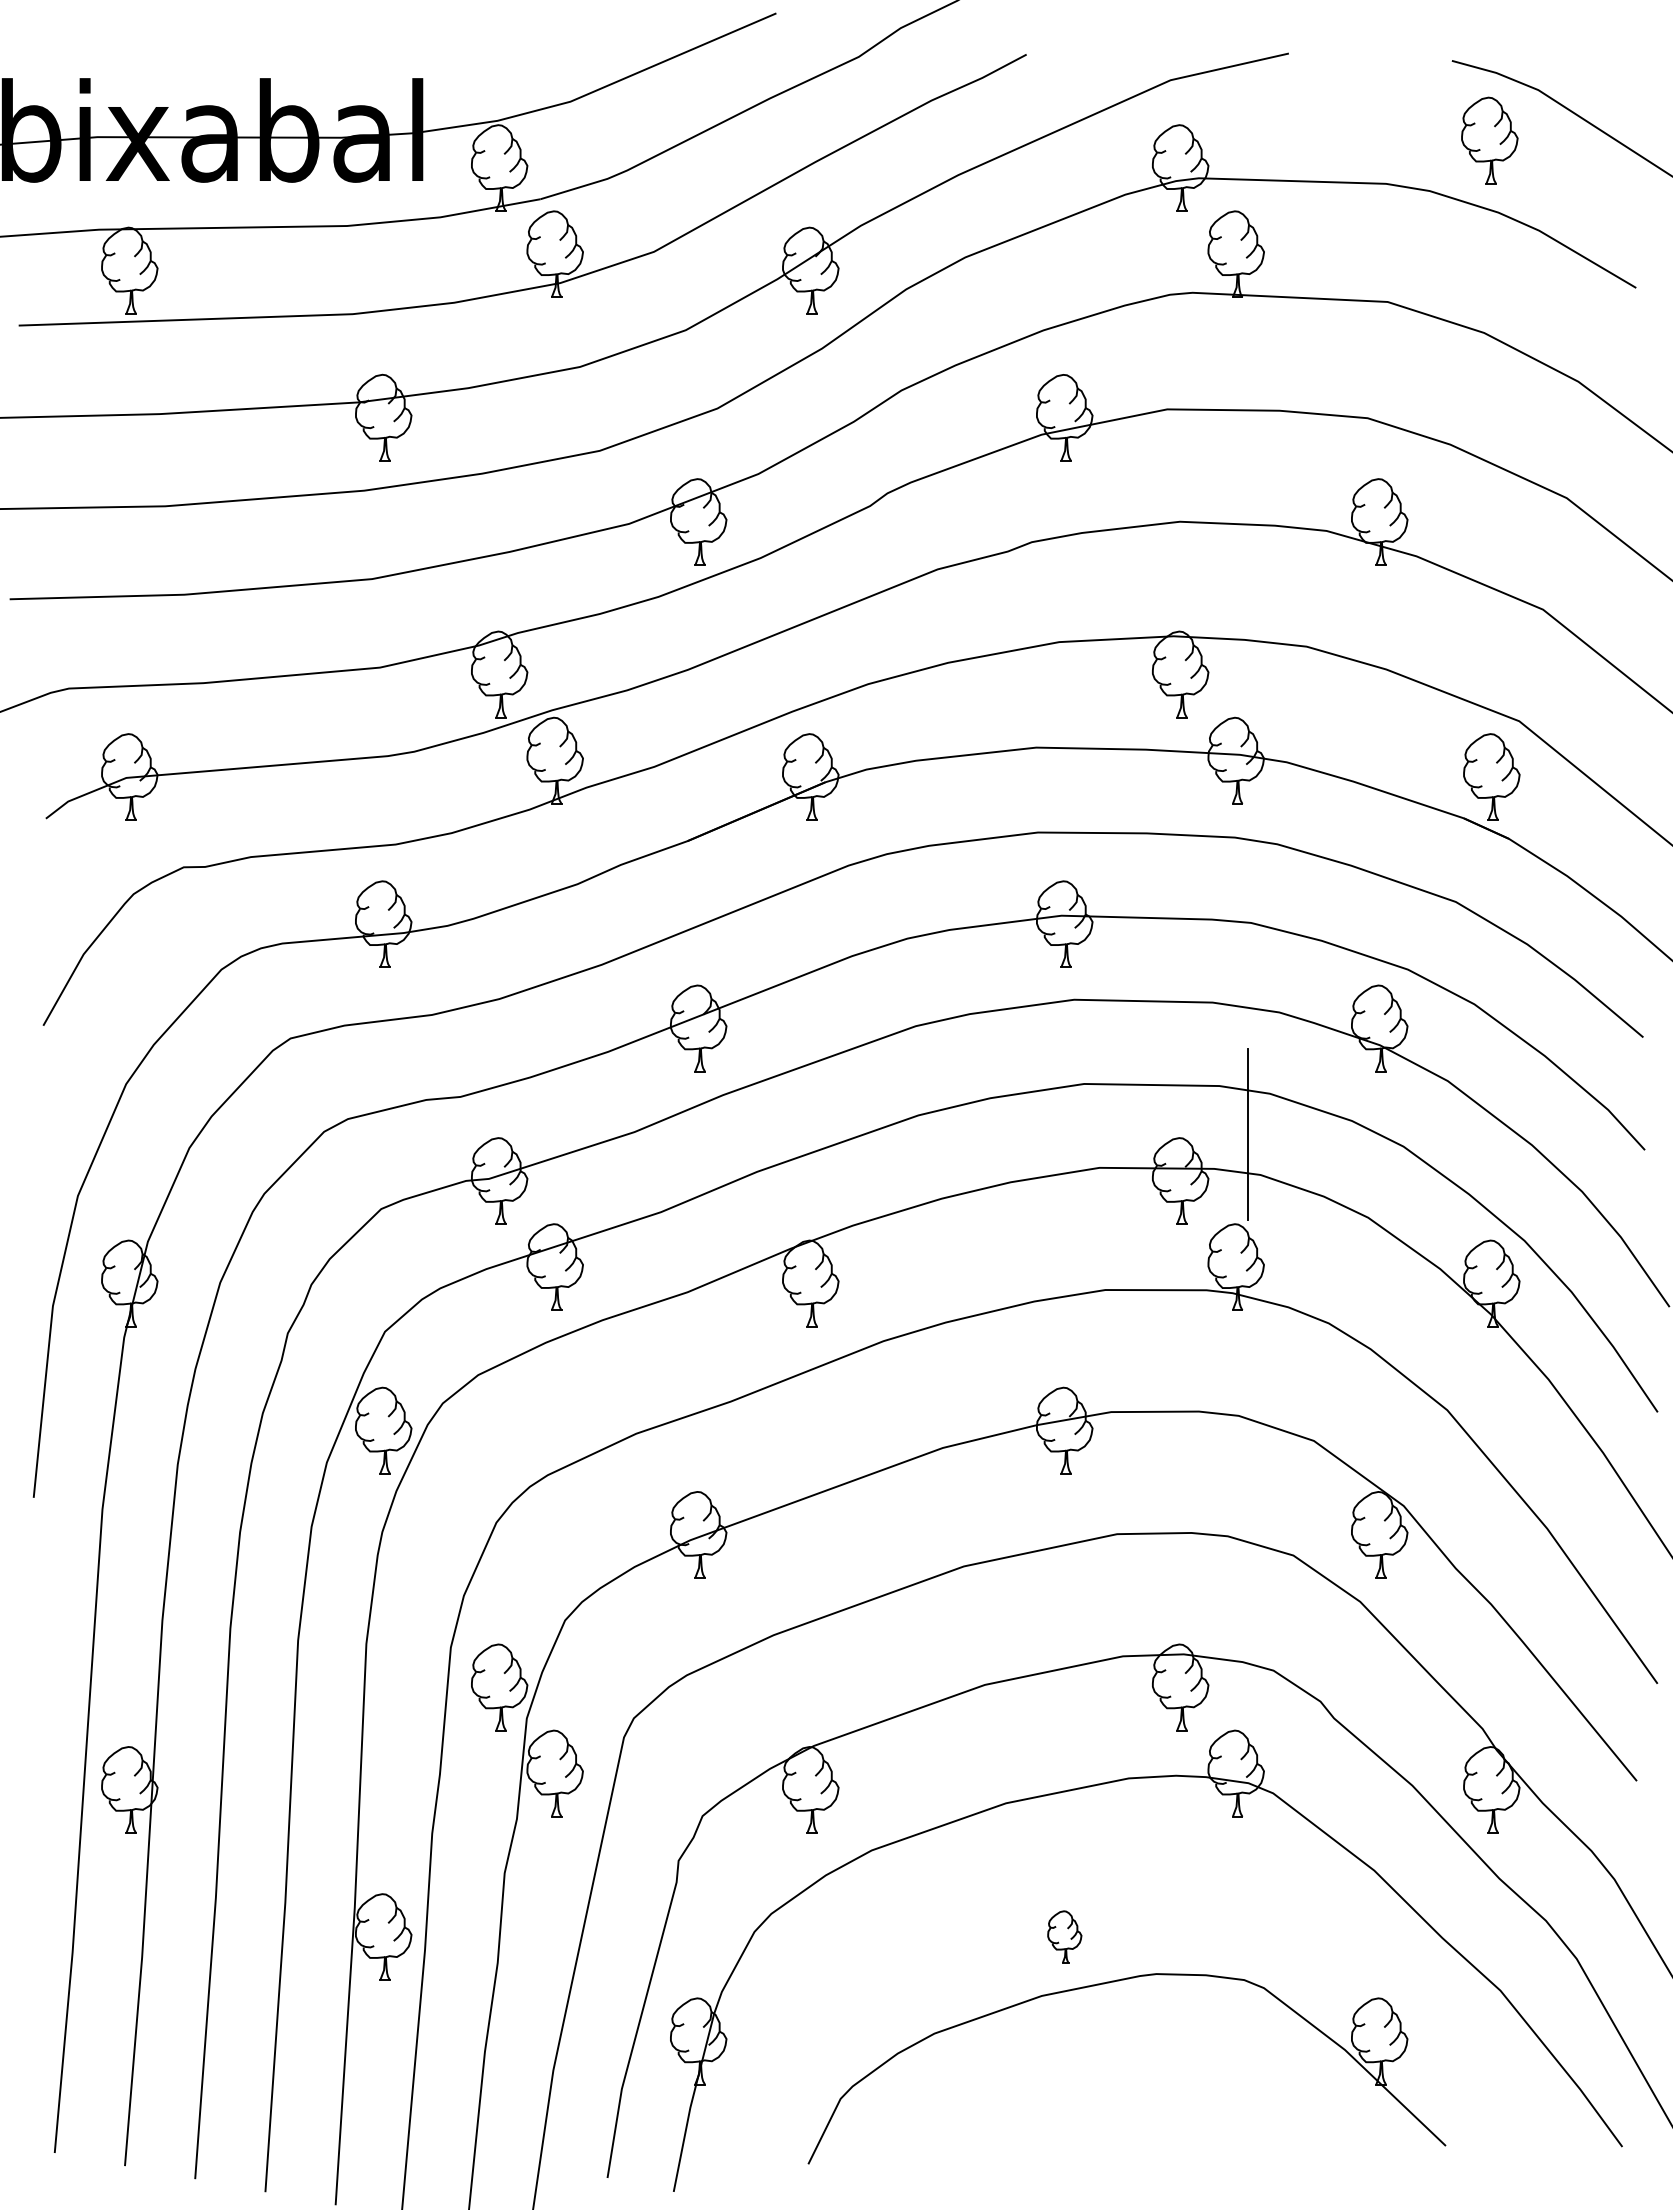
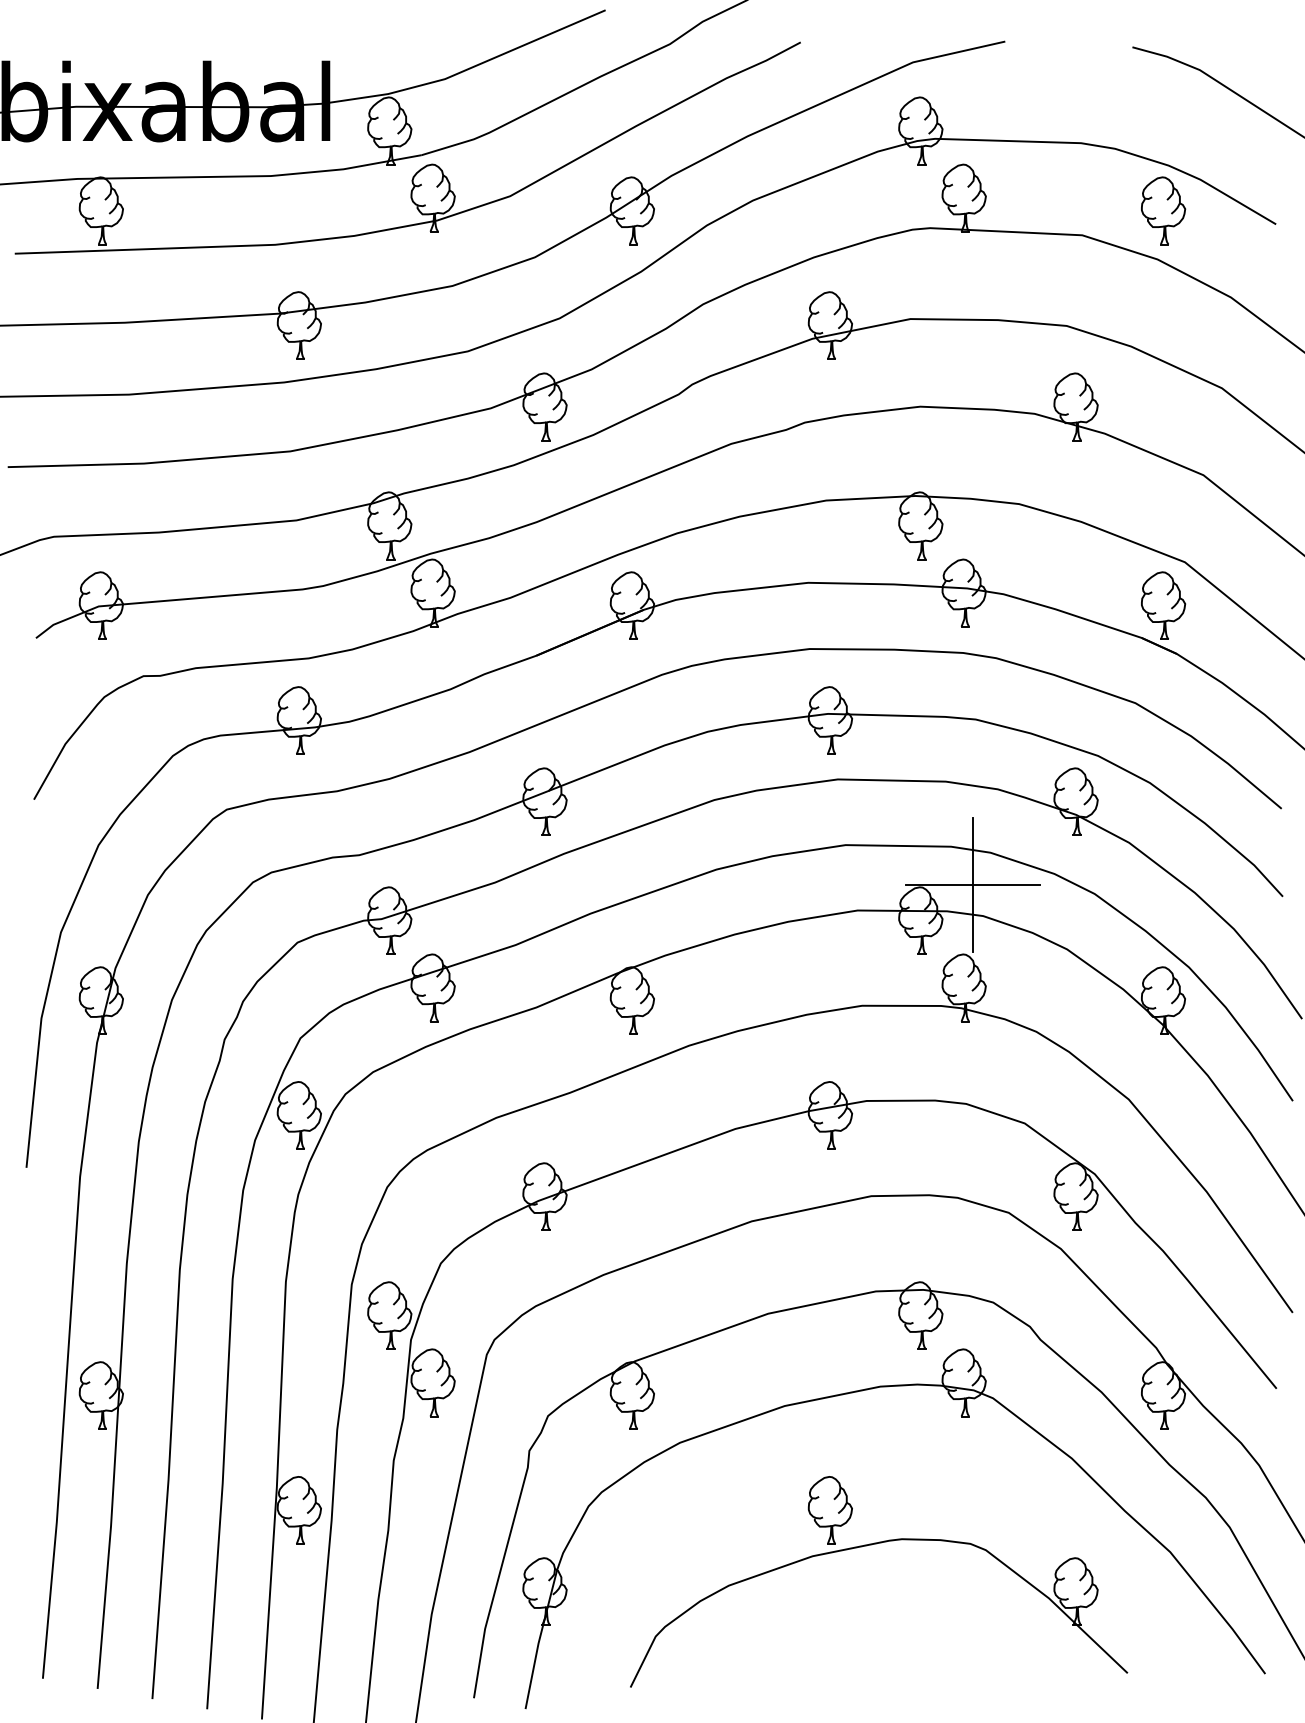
part: (1489, 140) -> (1163, 210), moved
line: (1247, 1134) -> (972, 884), added
part: (1064, 1936) -> (830, 1509), size x1.67

